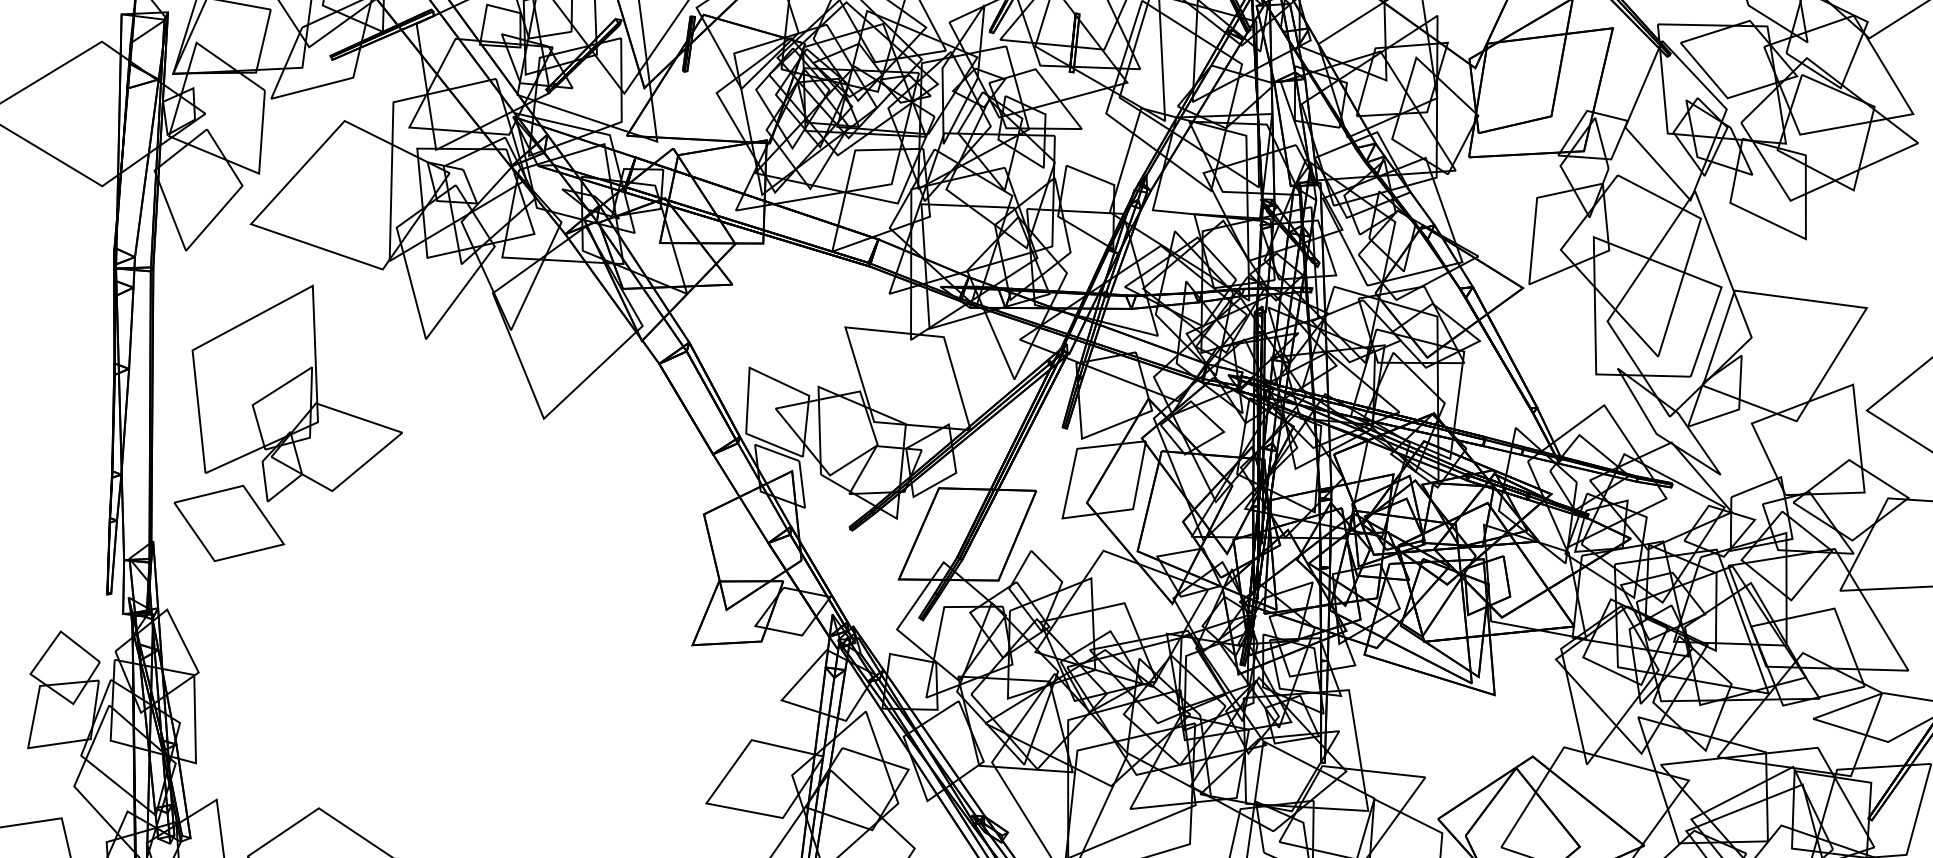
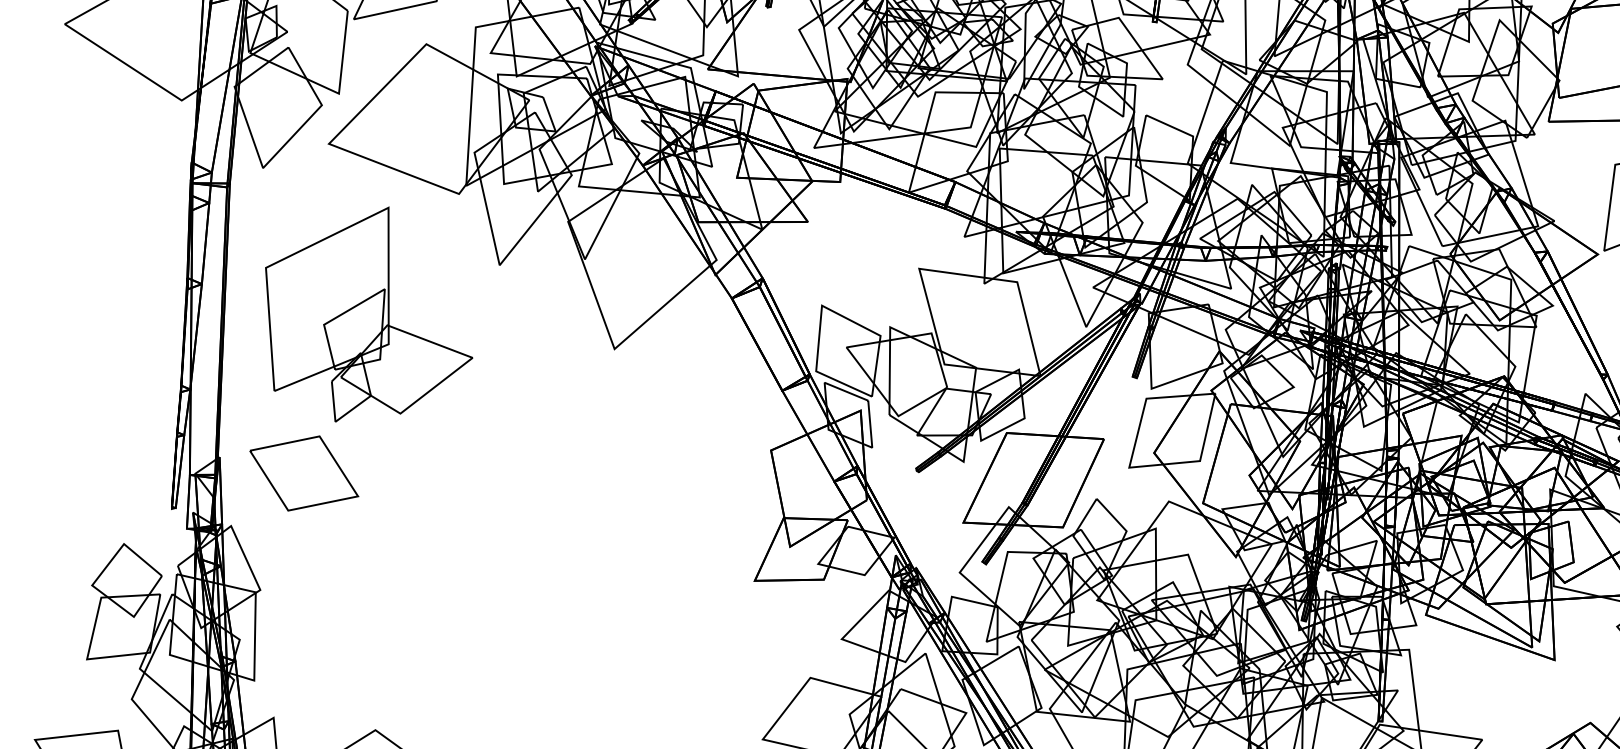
part: (229, 523) -> (304, 473), moved

